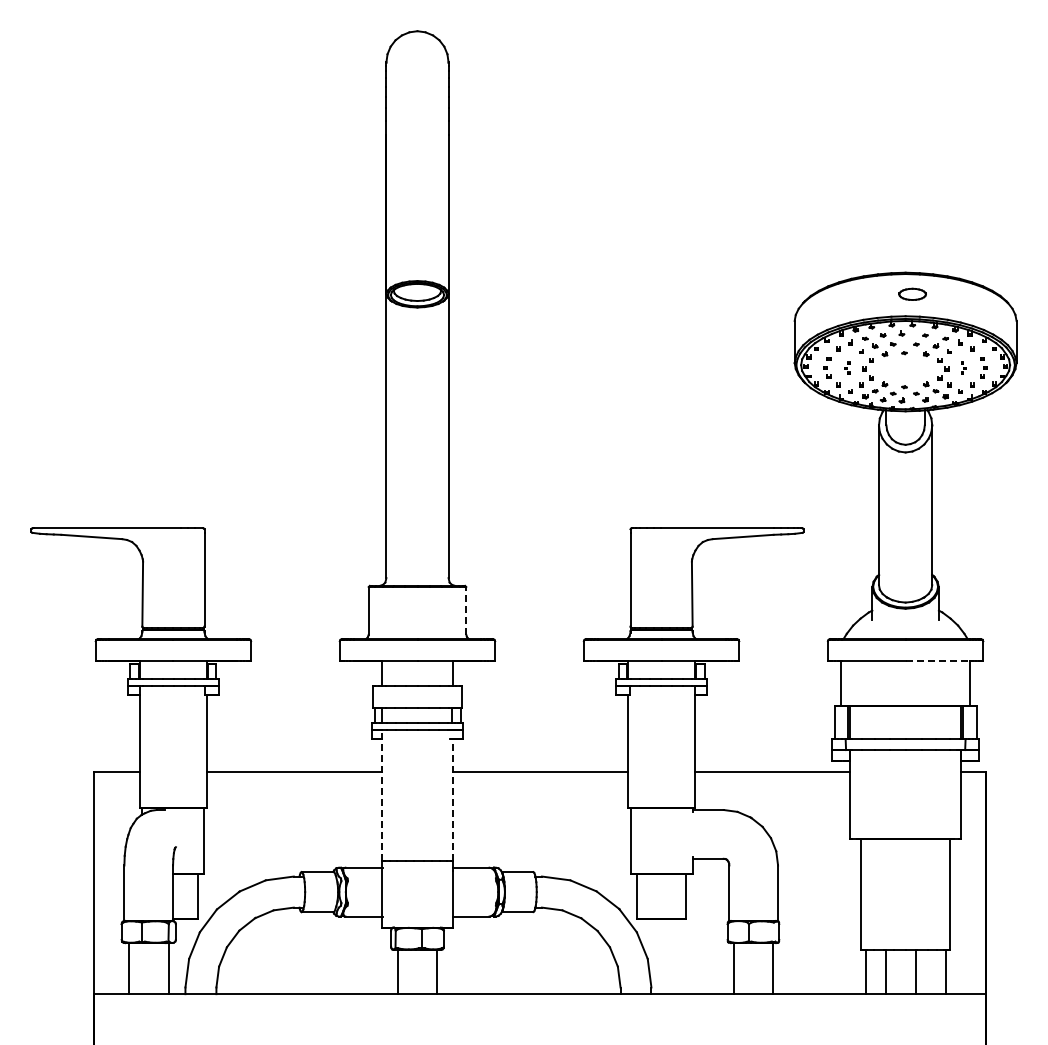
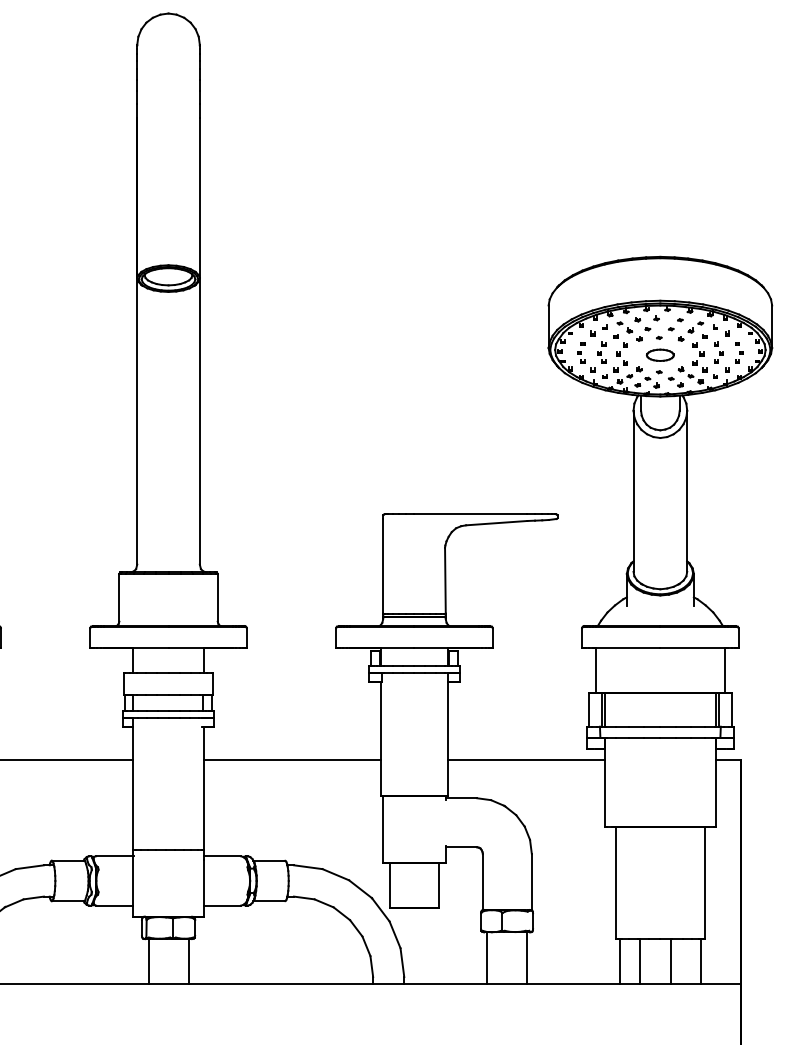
part: (912, 293) -> (660, 354), moved
part: (846, 367) -> (600, 352), size x1.67
part: (963, 367) -> (718, 352), size x1.67
line: (466, 610) -> (217, 597), dashed -> solid
line: (937, 661) -> (692, 648), dashed -> solid
line: (382, 795) -> (133, 783), dashed -> solid
line: (452, 799) -> (203, 787), dashed -> solid

